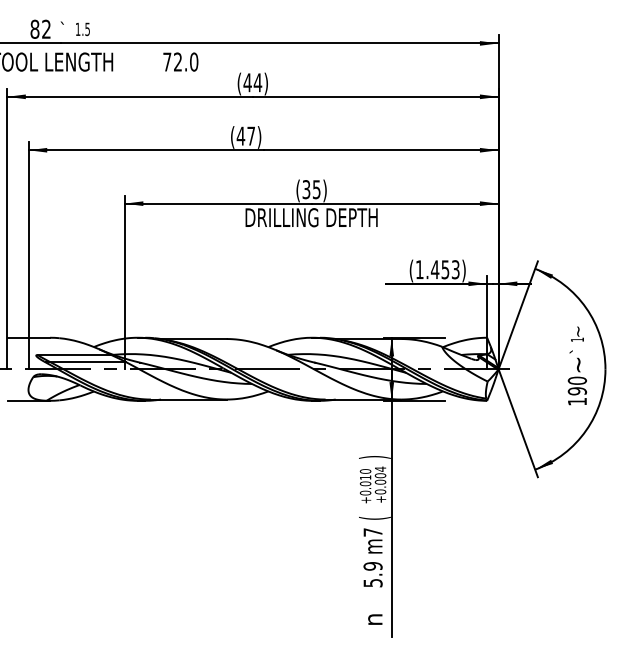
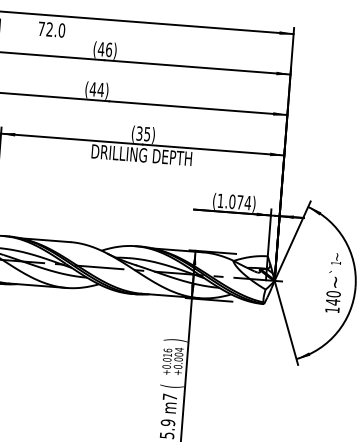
text: (257, 82) -> (108, 49), (44) -> (46)
text: (251, 135) -> (101, 89), (47) -> (44)
text: (444, 269) -> (239, 202), (1.453) -> (1.074)
text: (577, 391) -> (333, 302), 190 -> 140
text: (364, 471) -> (167, 350), +0.010 -> +0.016

